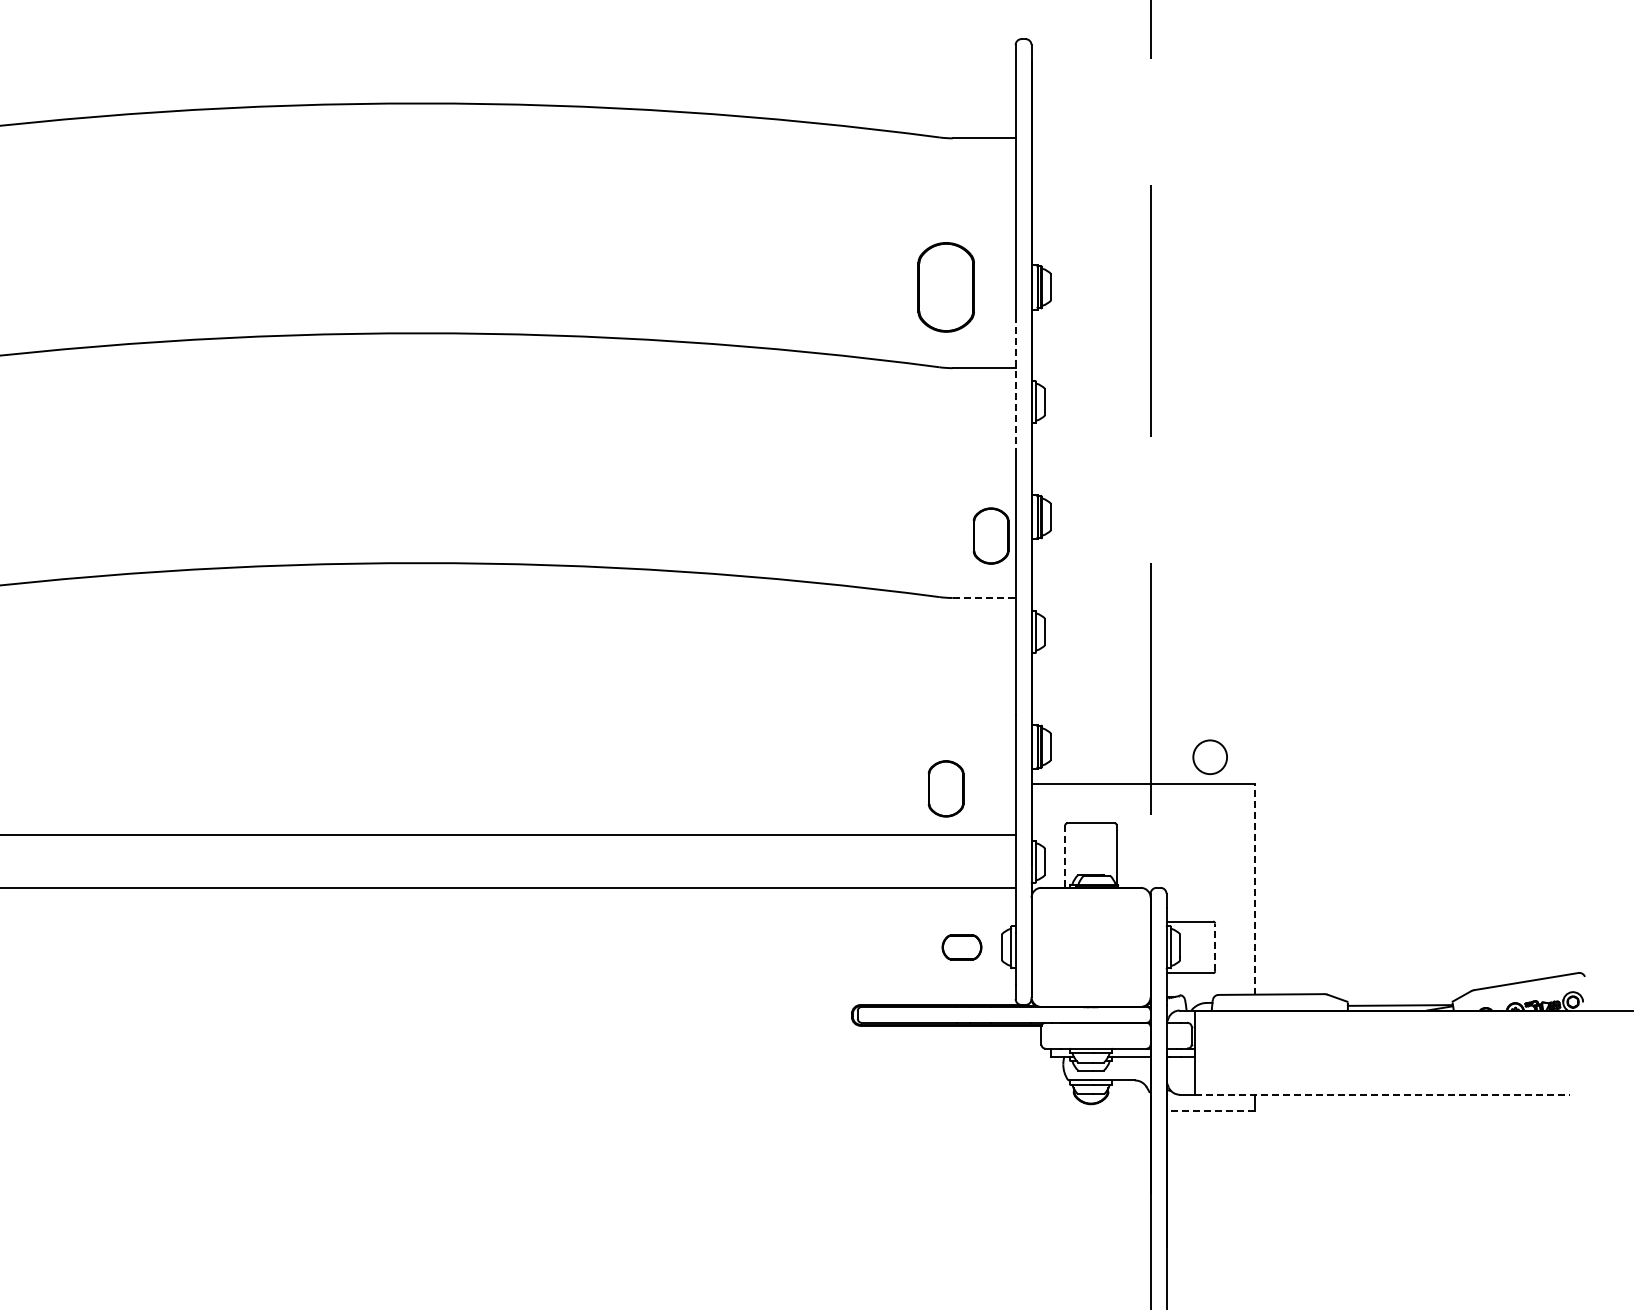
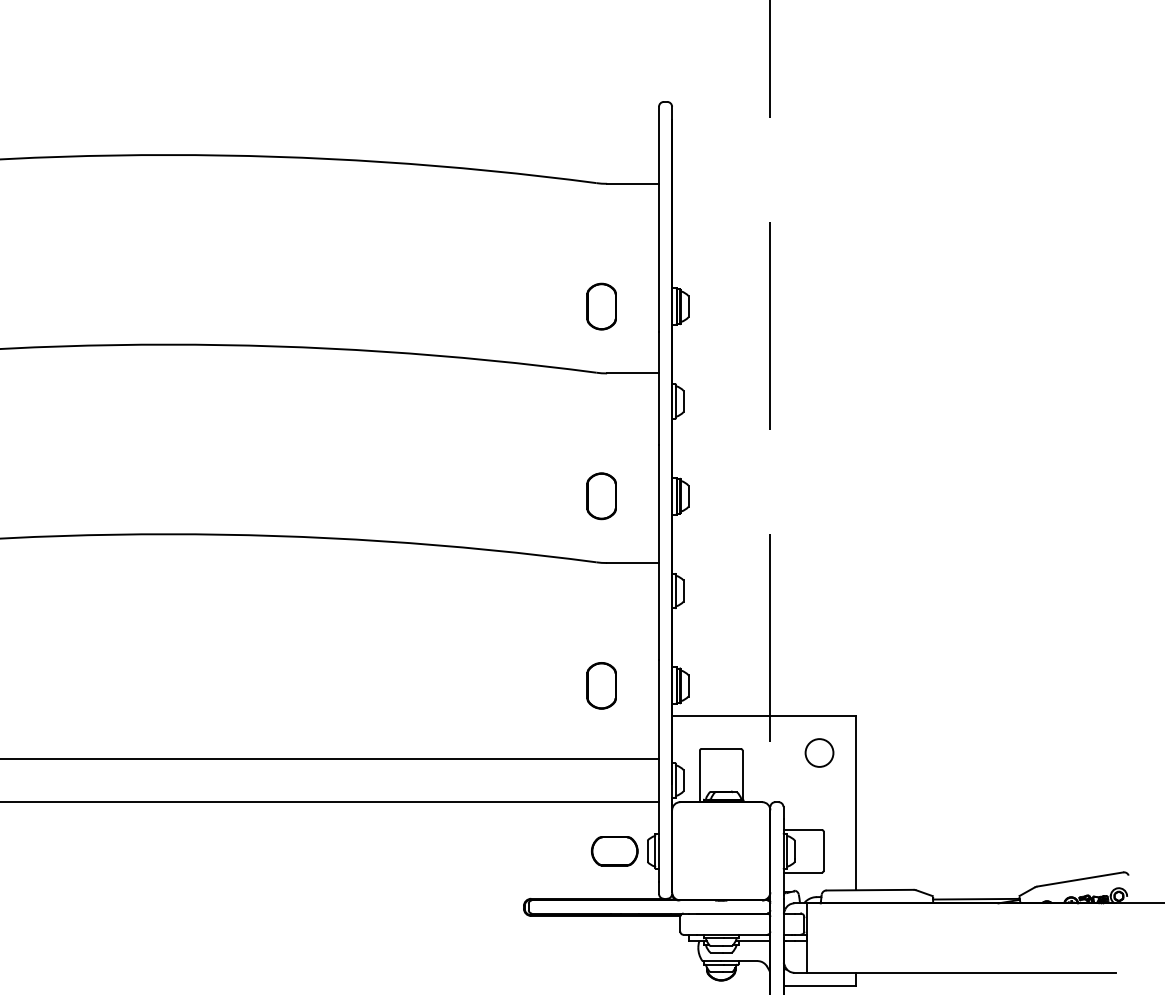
part: (945, 286) -> (601, 306), size x0.62
line: (1015, 386) -> (658, 388), dashed -> solid
part: (990, 535) -> (601, 495), moved
line: (984, 597) -> (633, 562), dashed -> solid
circle: (1209, 756) -> (818, 752), moved
part: (945, 788) -> (601, 685), moved
line: (1065, 857) -> (700, 777), dashed -> solid
line: (1254, 889) -> (856, 803), dashed -> solid
part: (961, 947) -> (614, 851), size x1.43
line: (1215, 947) -> (823, 851), dashed -> solid
line: (1383, 1094) -> (962, 972), dashed -> solid
line: (1210, 1111) -> (819, 986), dashed -> solid

